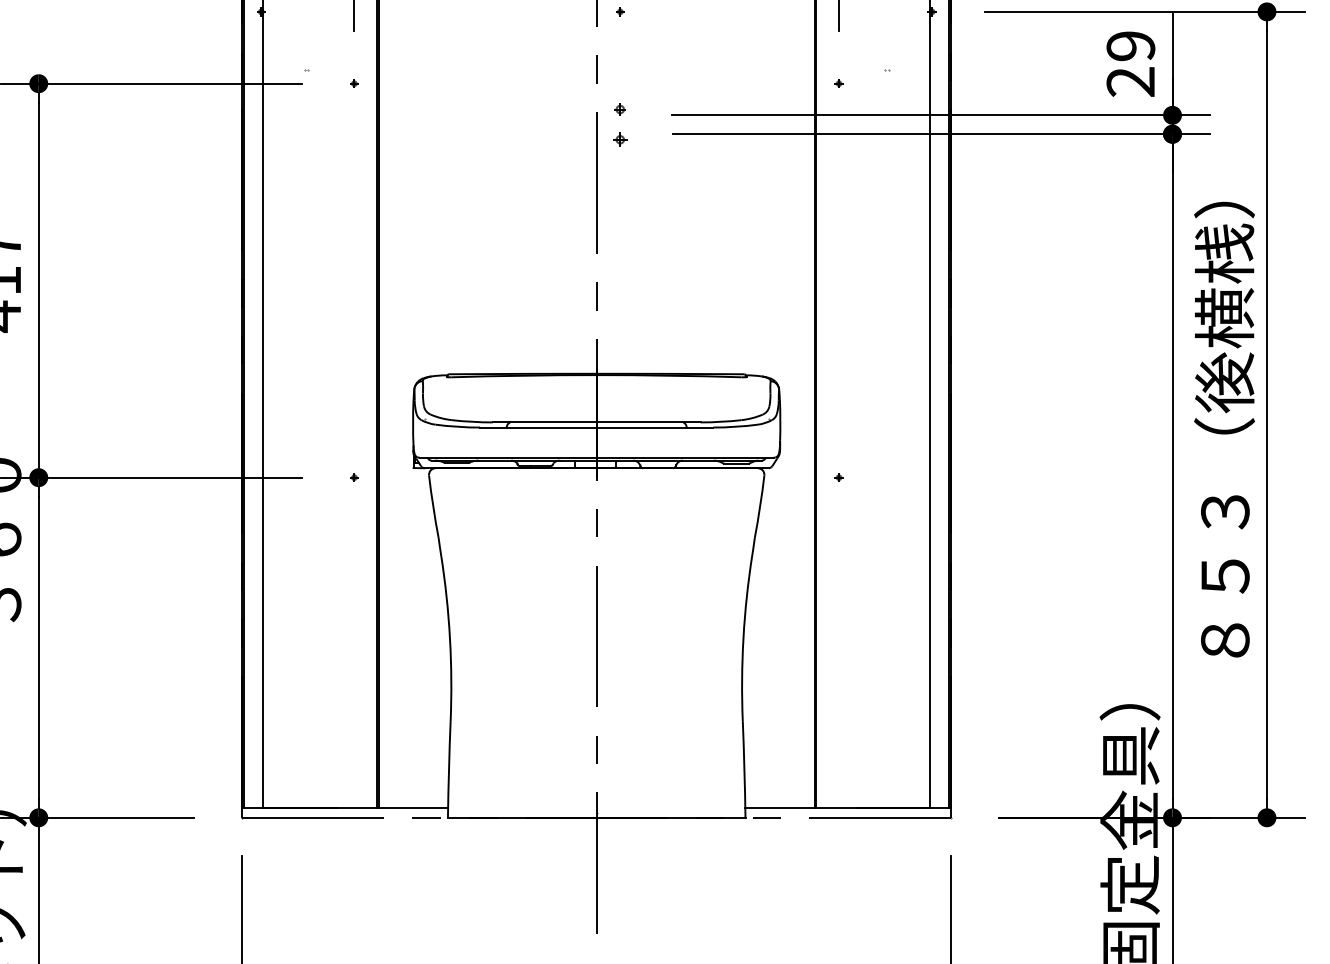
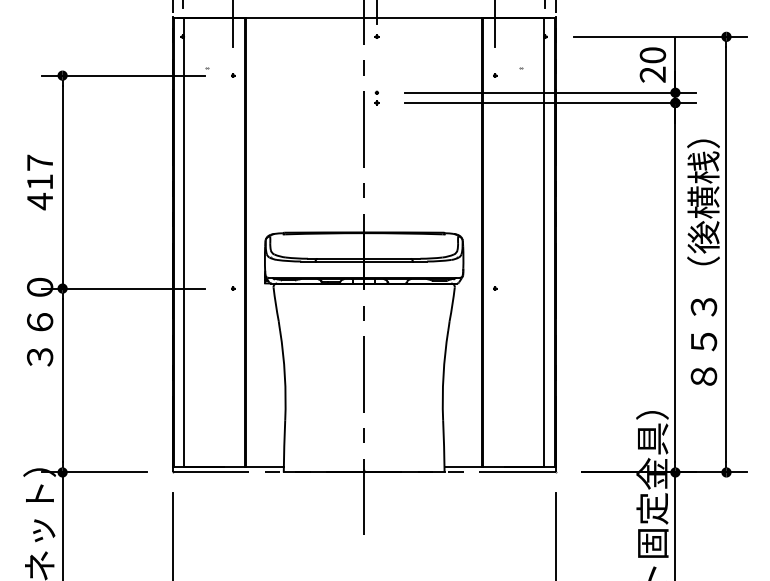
text: (1130, 46) -> (652, 55), 29 -> 20
part: (619, 124) -> (376, 97), size x0.62

